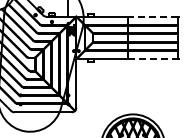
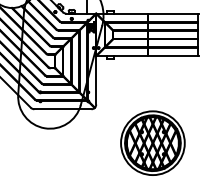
line: (153, 16) -> (173, 13), dashed -> solid
line: (153, 59) -> (173, 56), dashed -> solid

